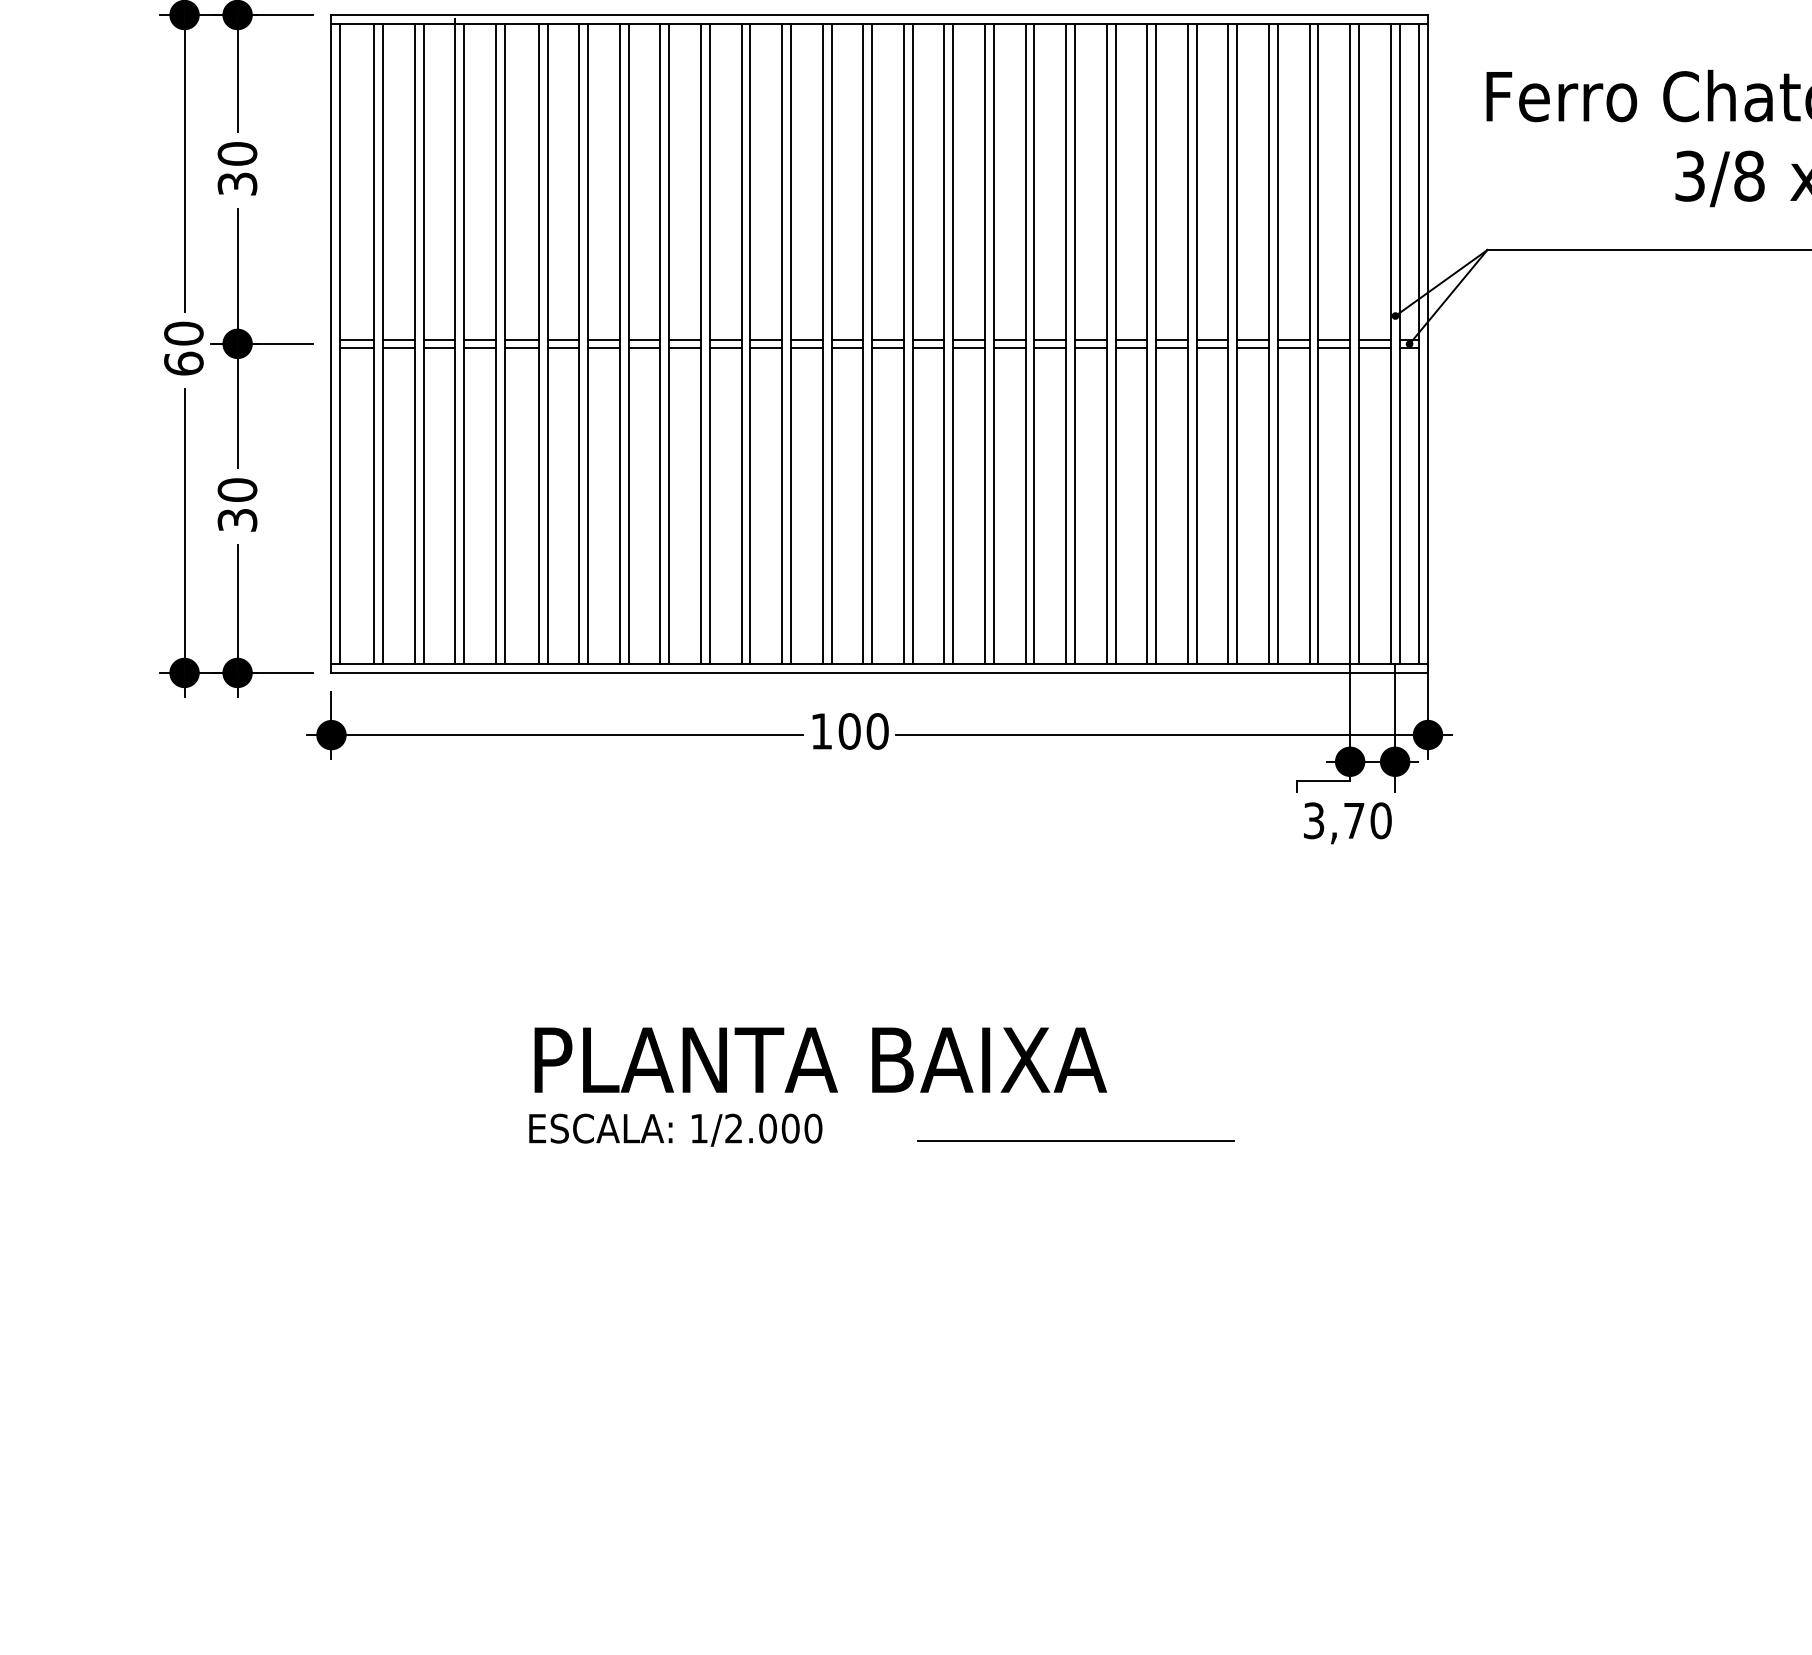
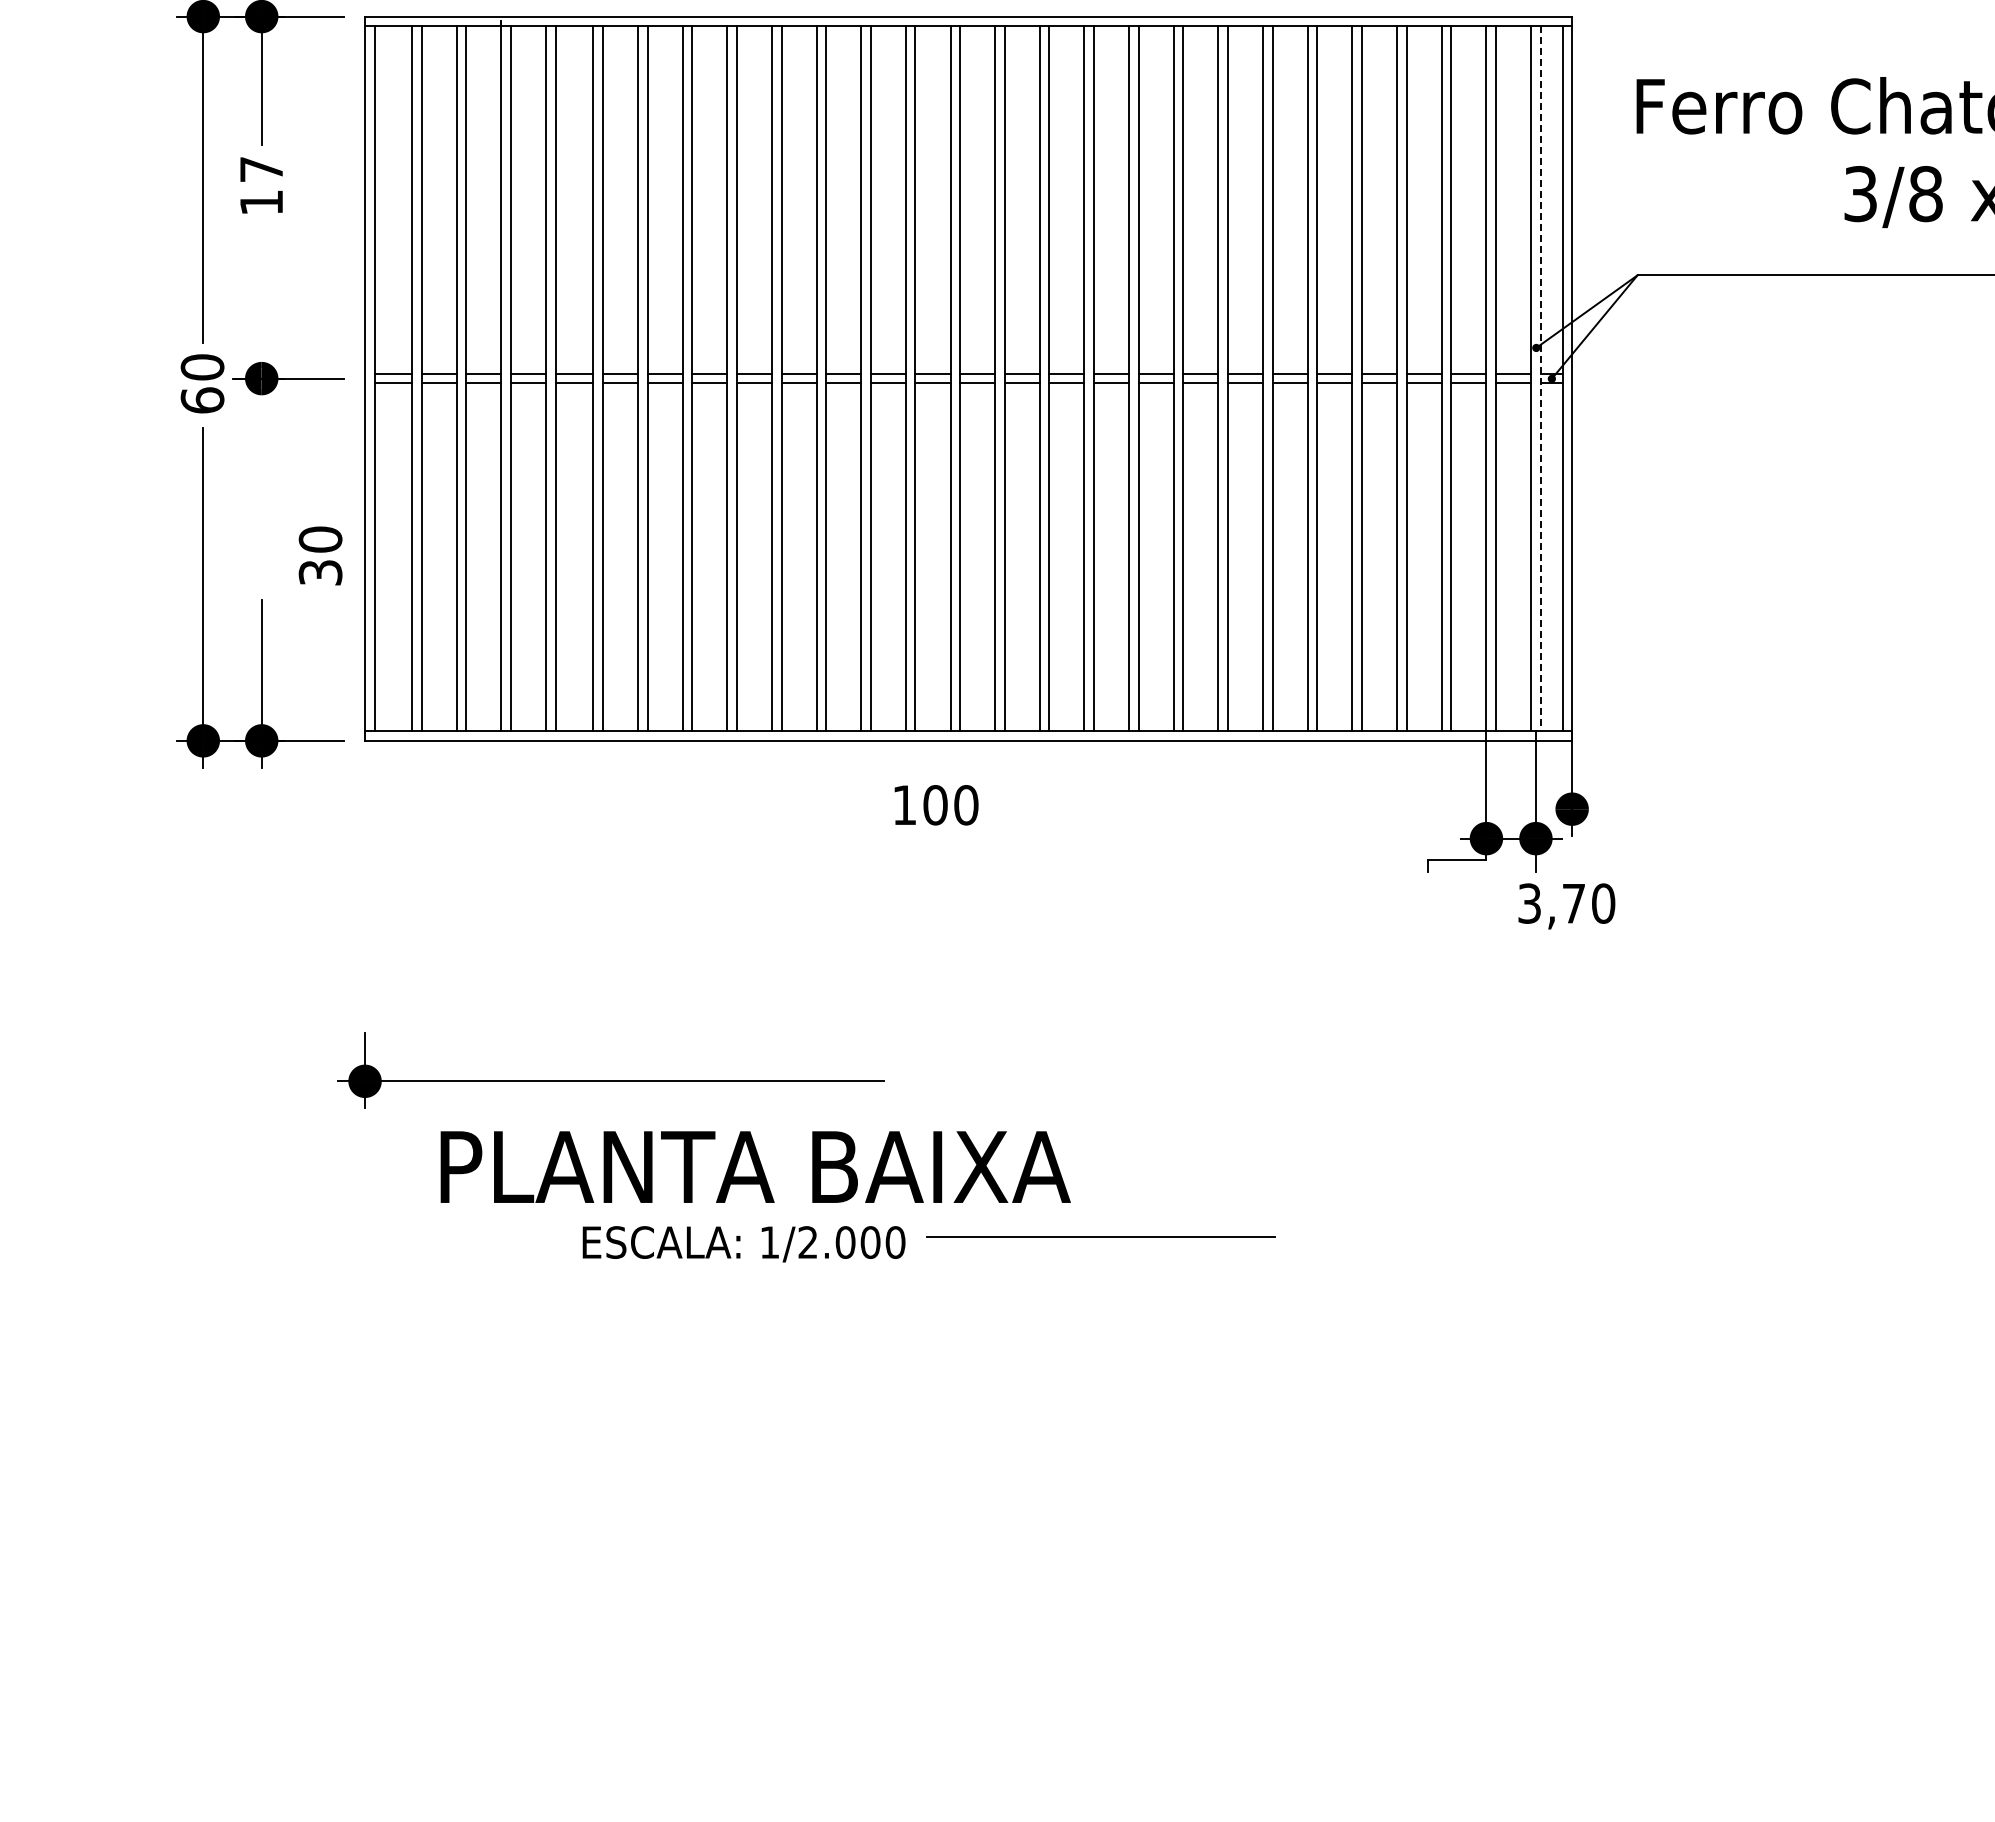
text: (237, 168) -> (261, 185), 30 -> 17
line: (237, 338) -> (261, 372), removed
line: (1399, 344) -> (1540, 379), solid -> dashed
text: (237, 504) -> (320, 555), moved
part: (554, 734) -> (610, 1080), moved
line: (1173, 735) -> (1292, 809), removed
text: (1347, 823) -> (1566, 906), moved
text: (820, 1059) -> (755, 1166), moved
line: (1075, 1140) -> (1100, 1236), moved

